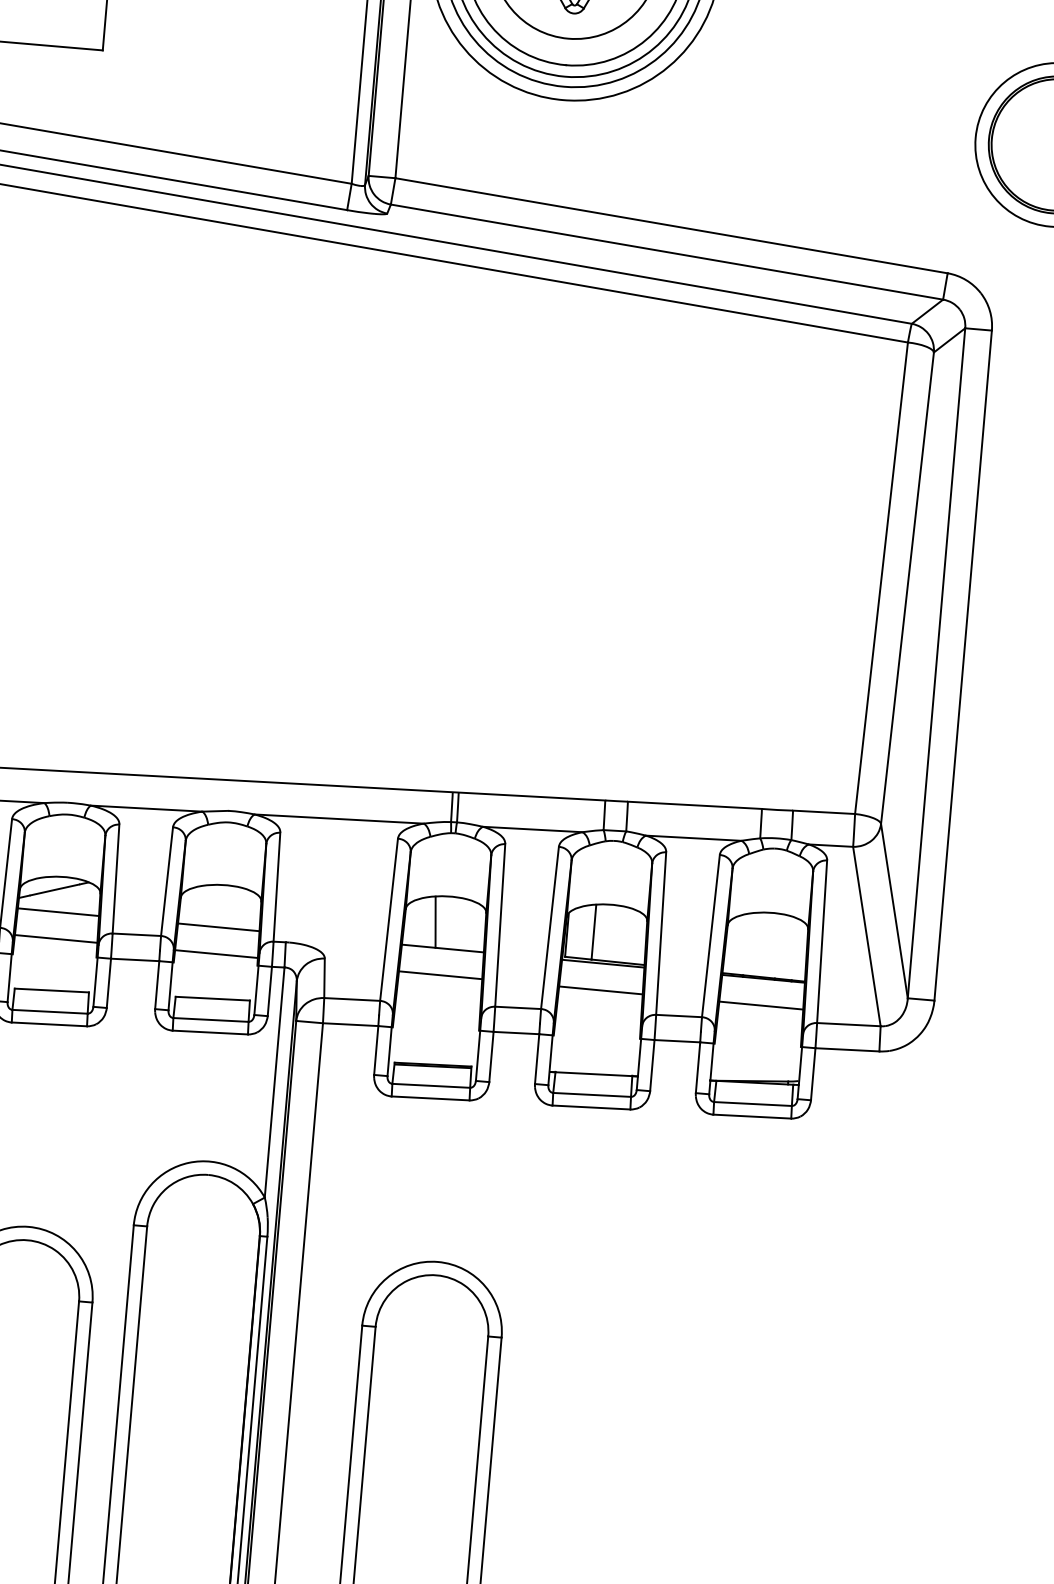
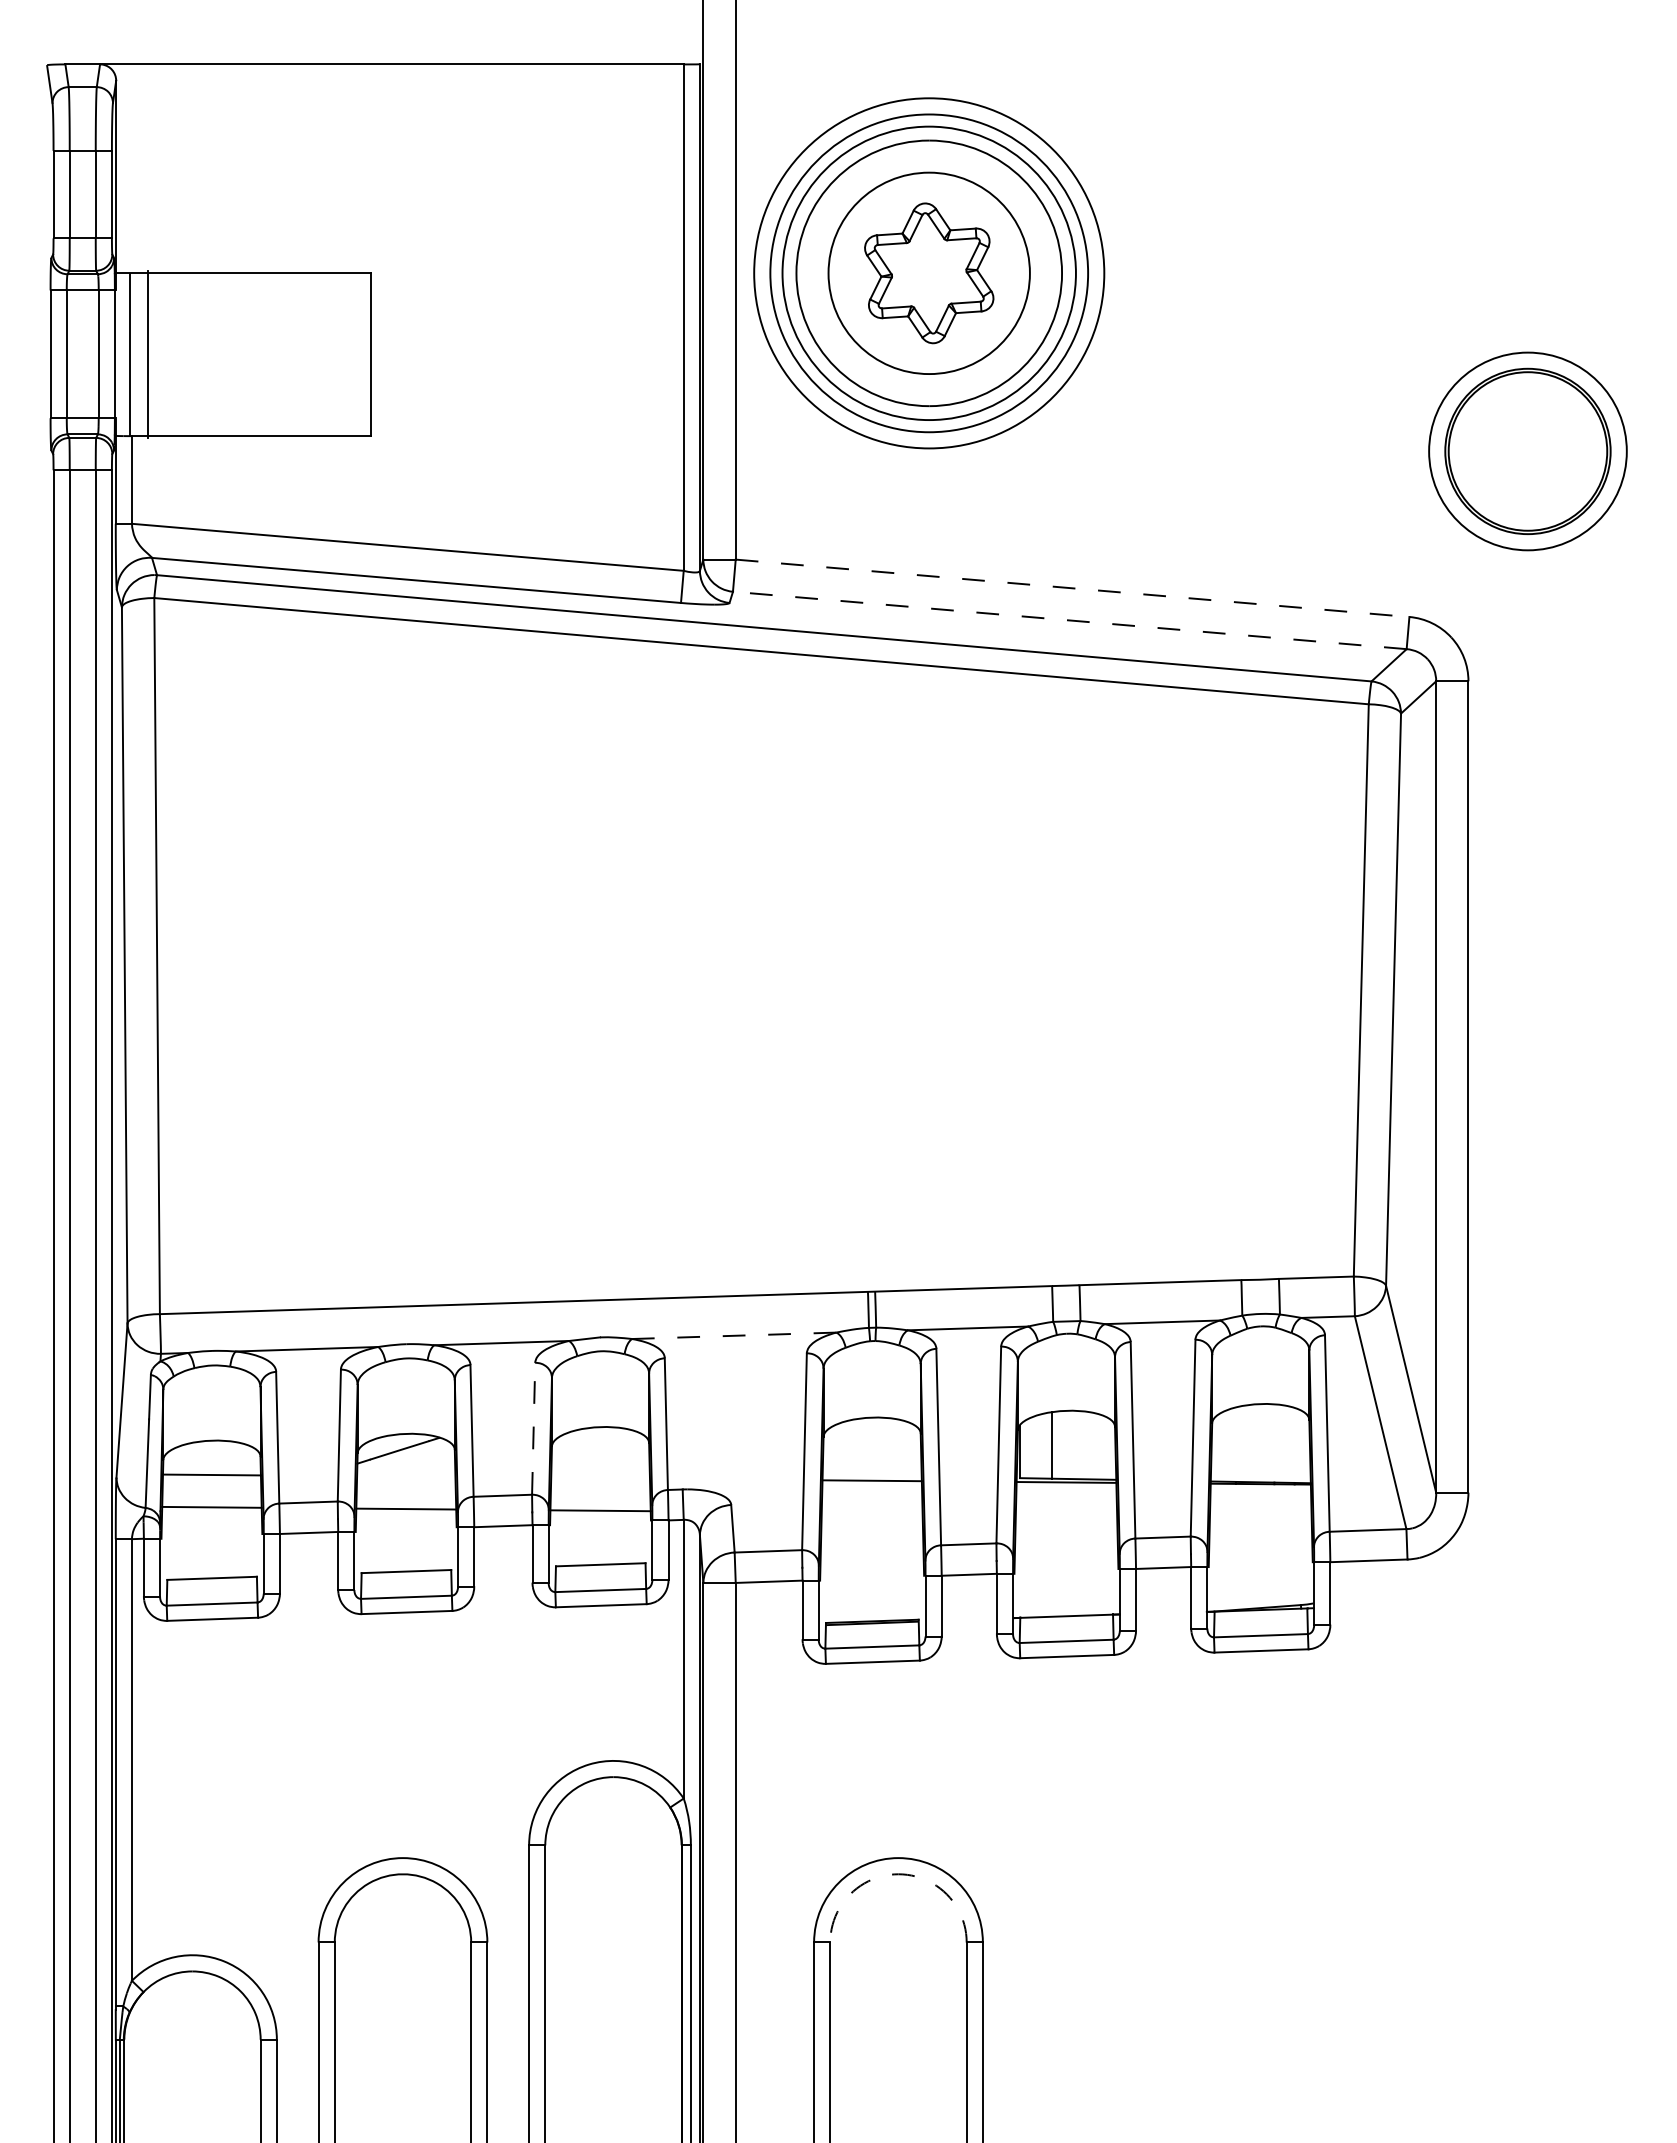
line: (672, 225) -> (1073, 588), solid -> dashed
line: (666, 252) -> (1069, 620), solid -> dashed
line: (338, 818) -> (733, 1335), solid -> dashed
line: (166, 881) -> (533, 1428), solid -> dashed
line: (58, 912) -> (406, 1476), removed
line: (435, 921) -> (860, 1449), removed
line: (218, 926) -> (600, 1477), removed
line: (440, 974) -> (871, 1512), removed
line: (600, 990) -> (1066, 1514), removed
line: (761, 1005) -> (1260, 1516), removed
arc: (436, 1275) -> (898, 1874), solid -> dashed

